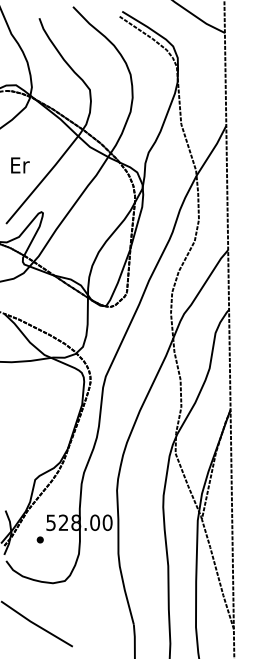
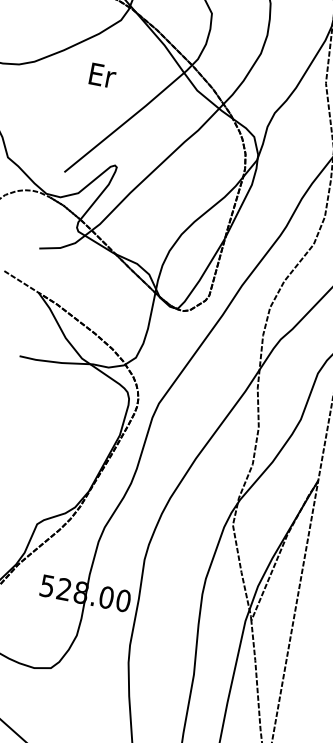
text: (20, 165) -> (102, 75), moved
part: (39, 539) -> (27, 605), removed

